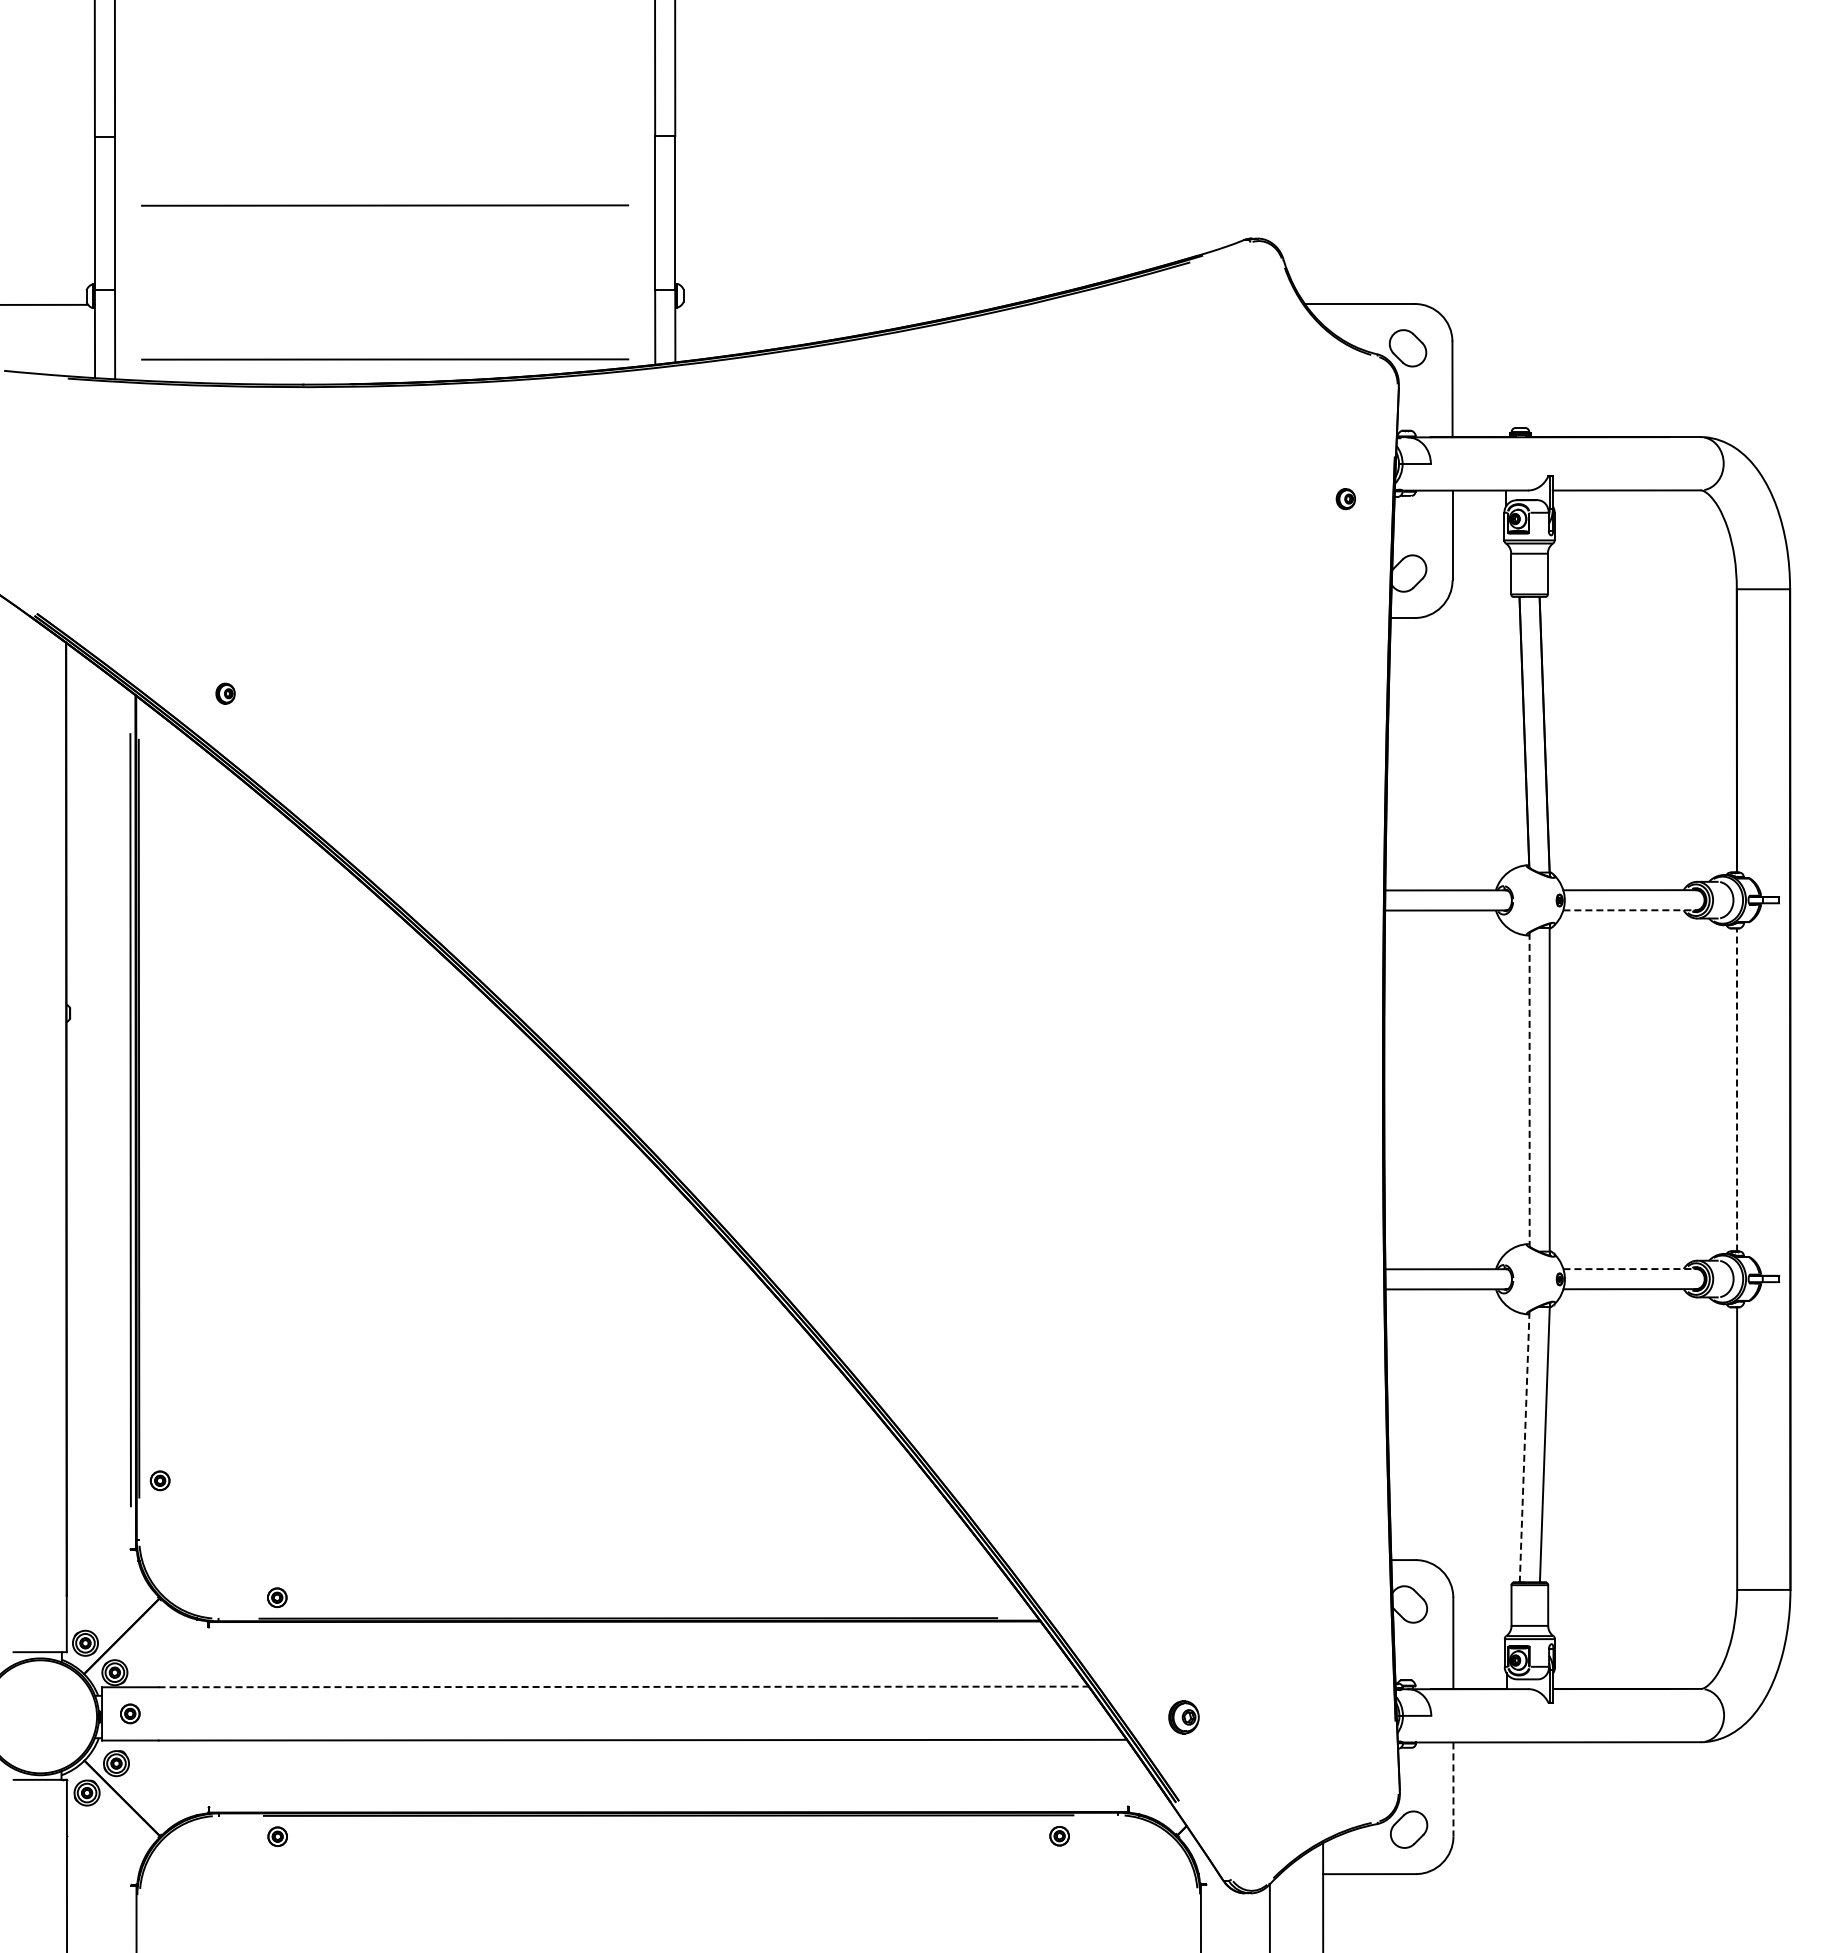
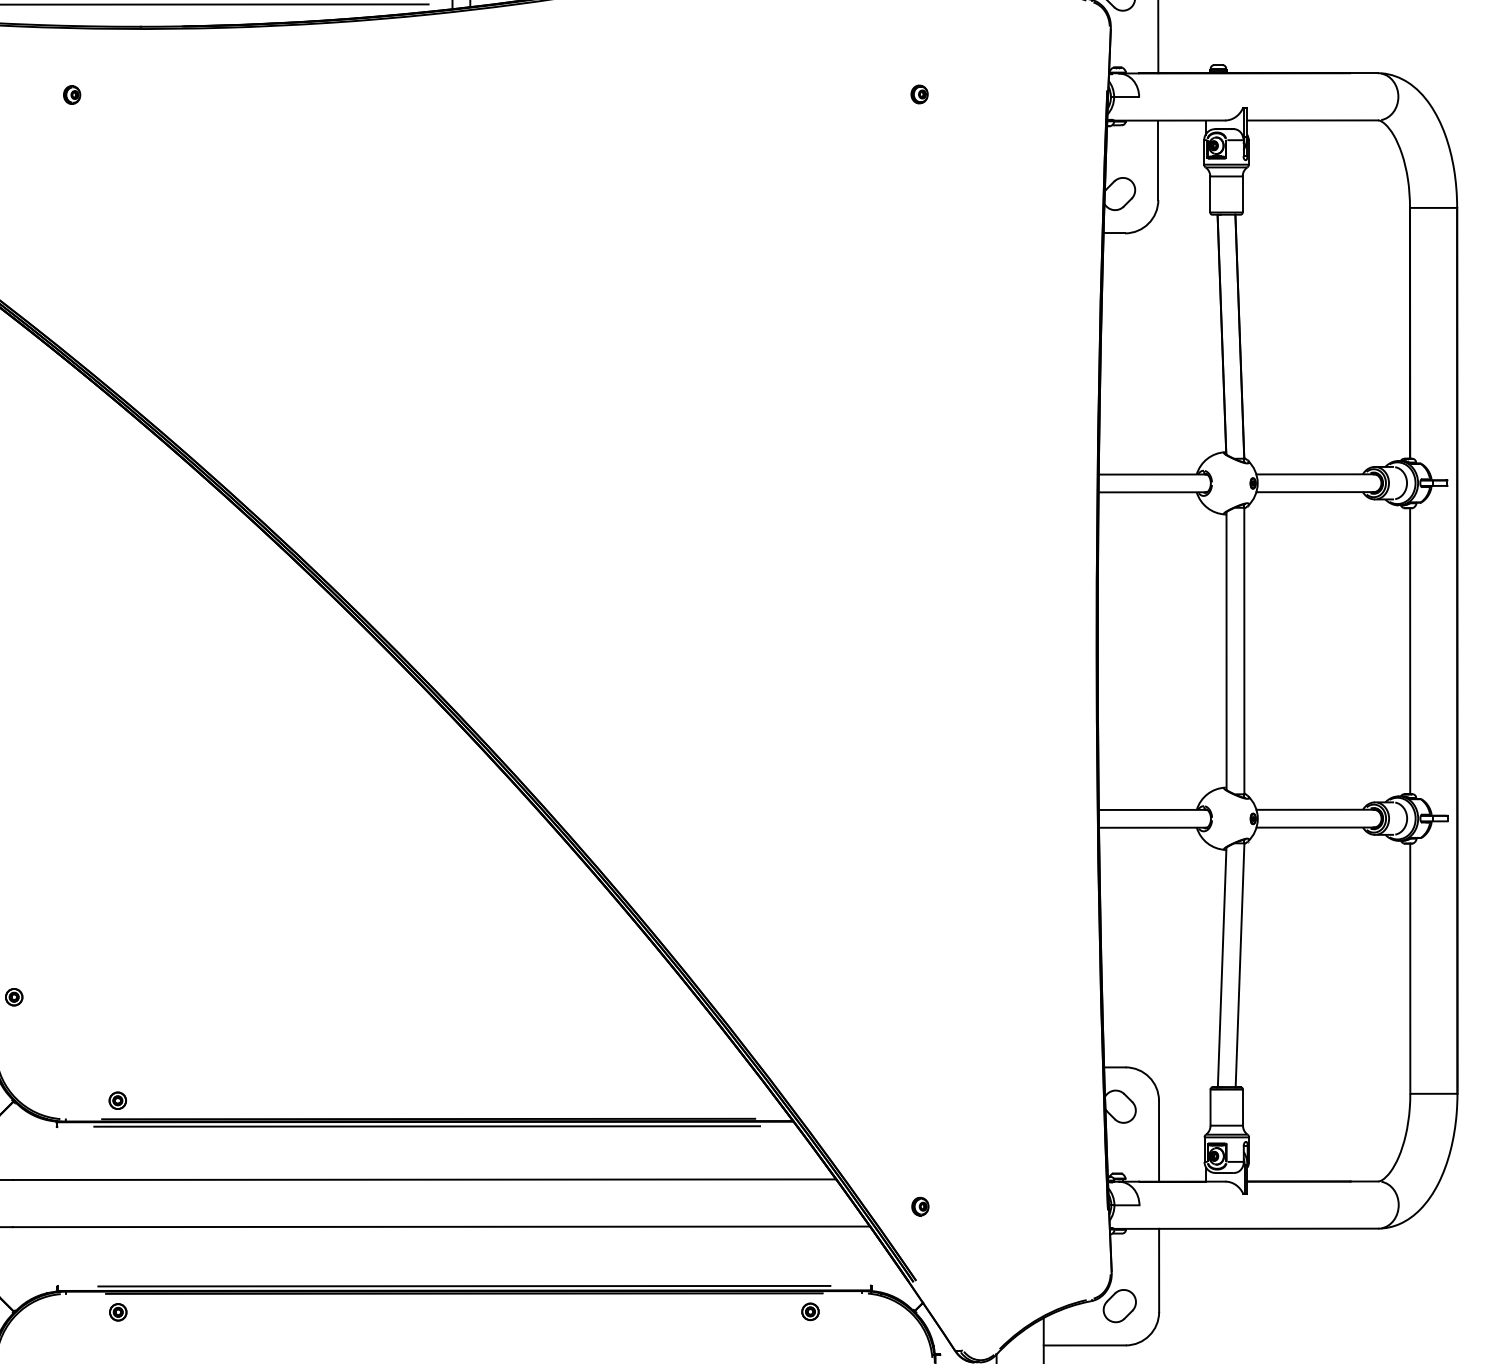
part: (1345, 499) -> (919, 94), moved
part: (225, 693) -> (72, 94), moved
line: (1630, 910) -> (1315, 492), dashed -> solid
line: (1529, 1089) -> (1226, 650), dashed -> solid
line: (1737, 1089) -> (1410, 650), dashed -> solid
line: (1630, 1269) -> (1315, 810), dashed -> solid
line: (1524, 1447) -> (1222, 967), dashed -> solid
line: (626, 1626) -> (427, 1126), added
line: (624, 1686) -> (425, 1179), dashed -> solid
part: (1183, 1717) -> (920, 1206), size x0.62
line: (1453, 1789) -> (1159, 1270), dashed -> solid
line: (668, 1806) -> (464, 1285), added

